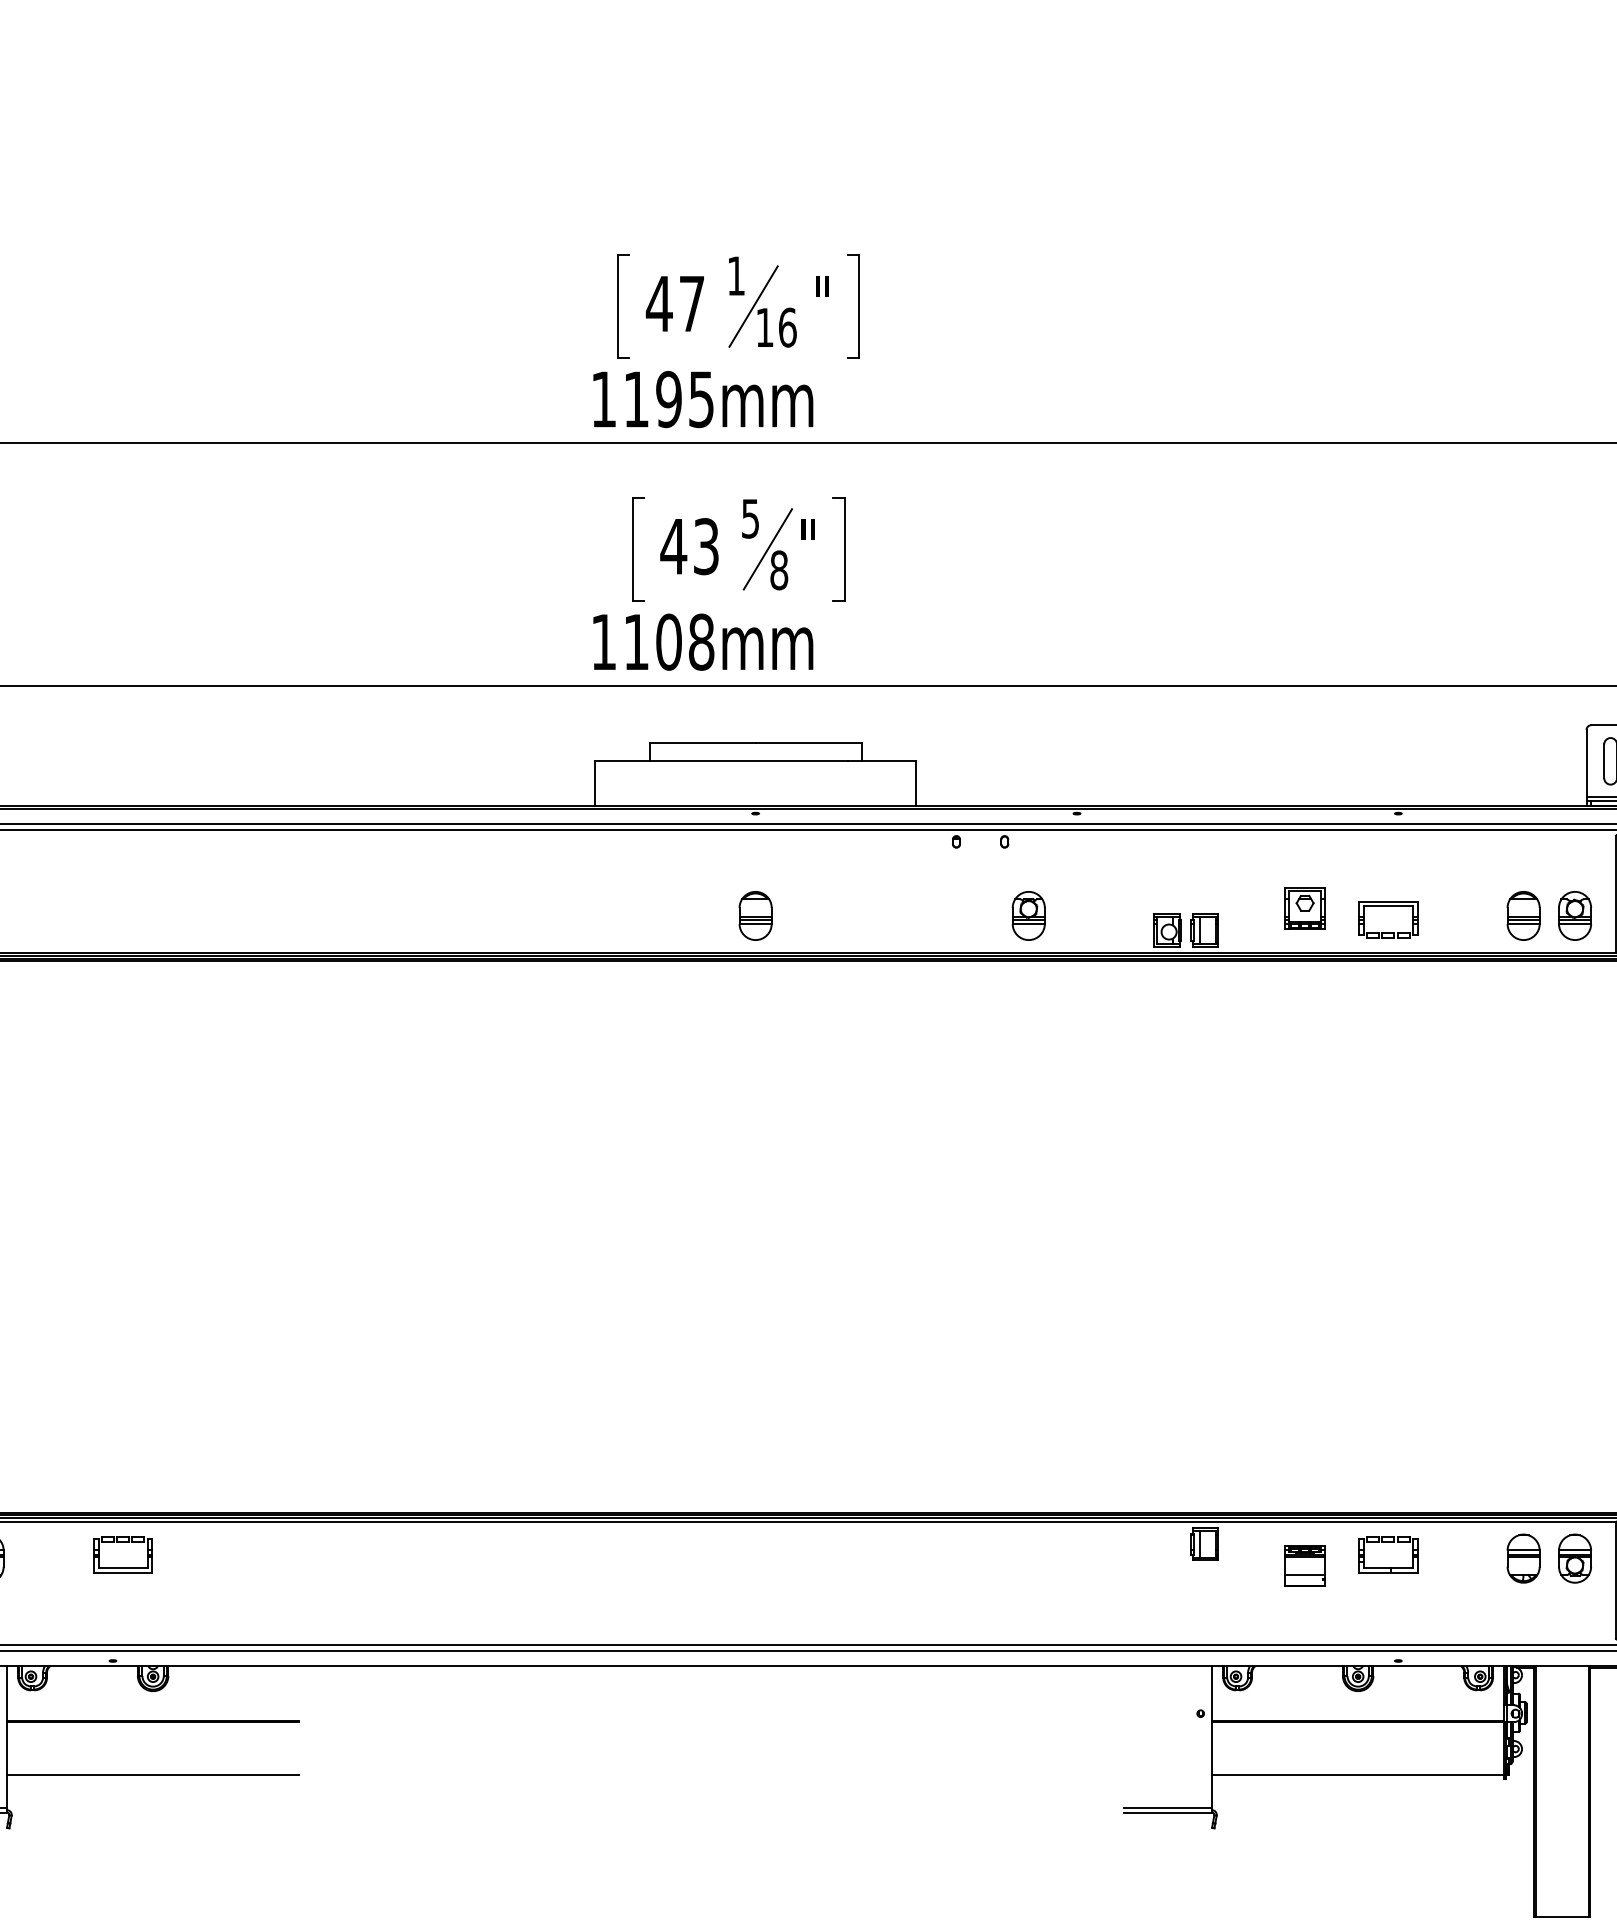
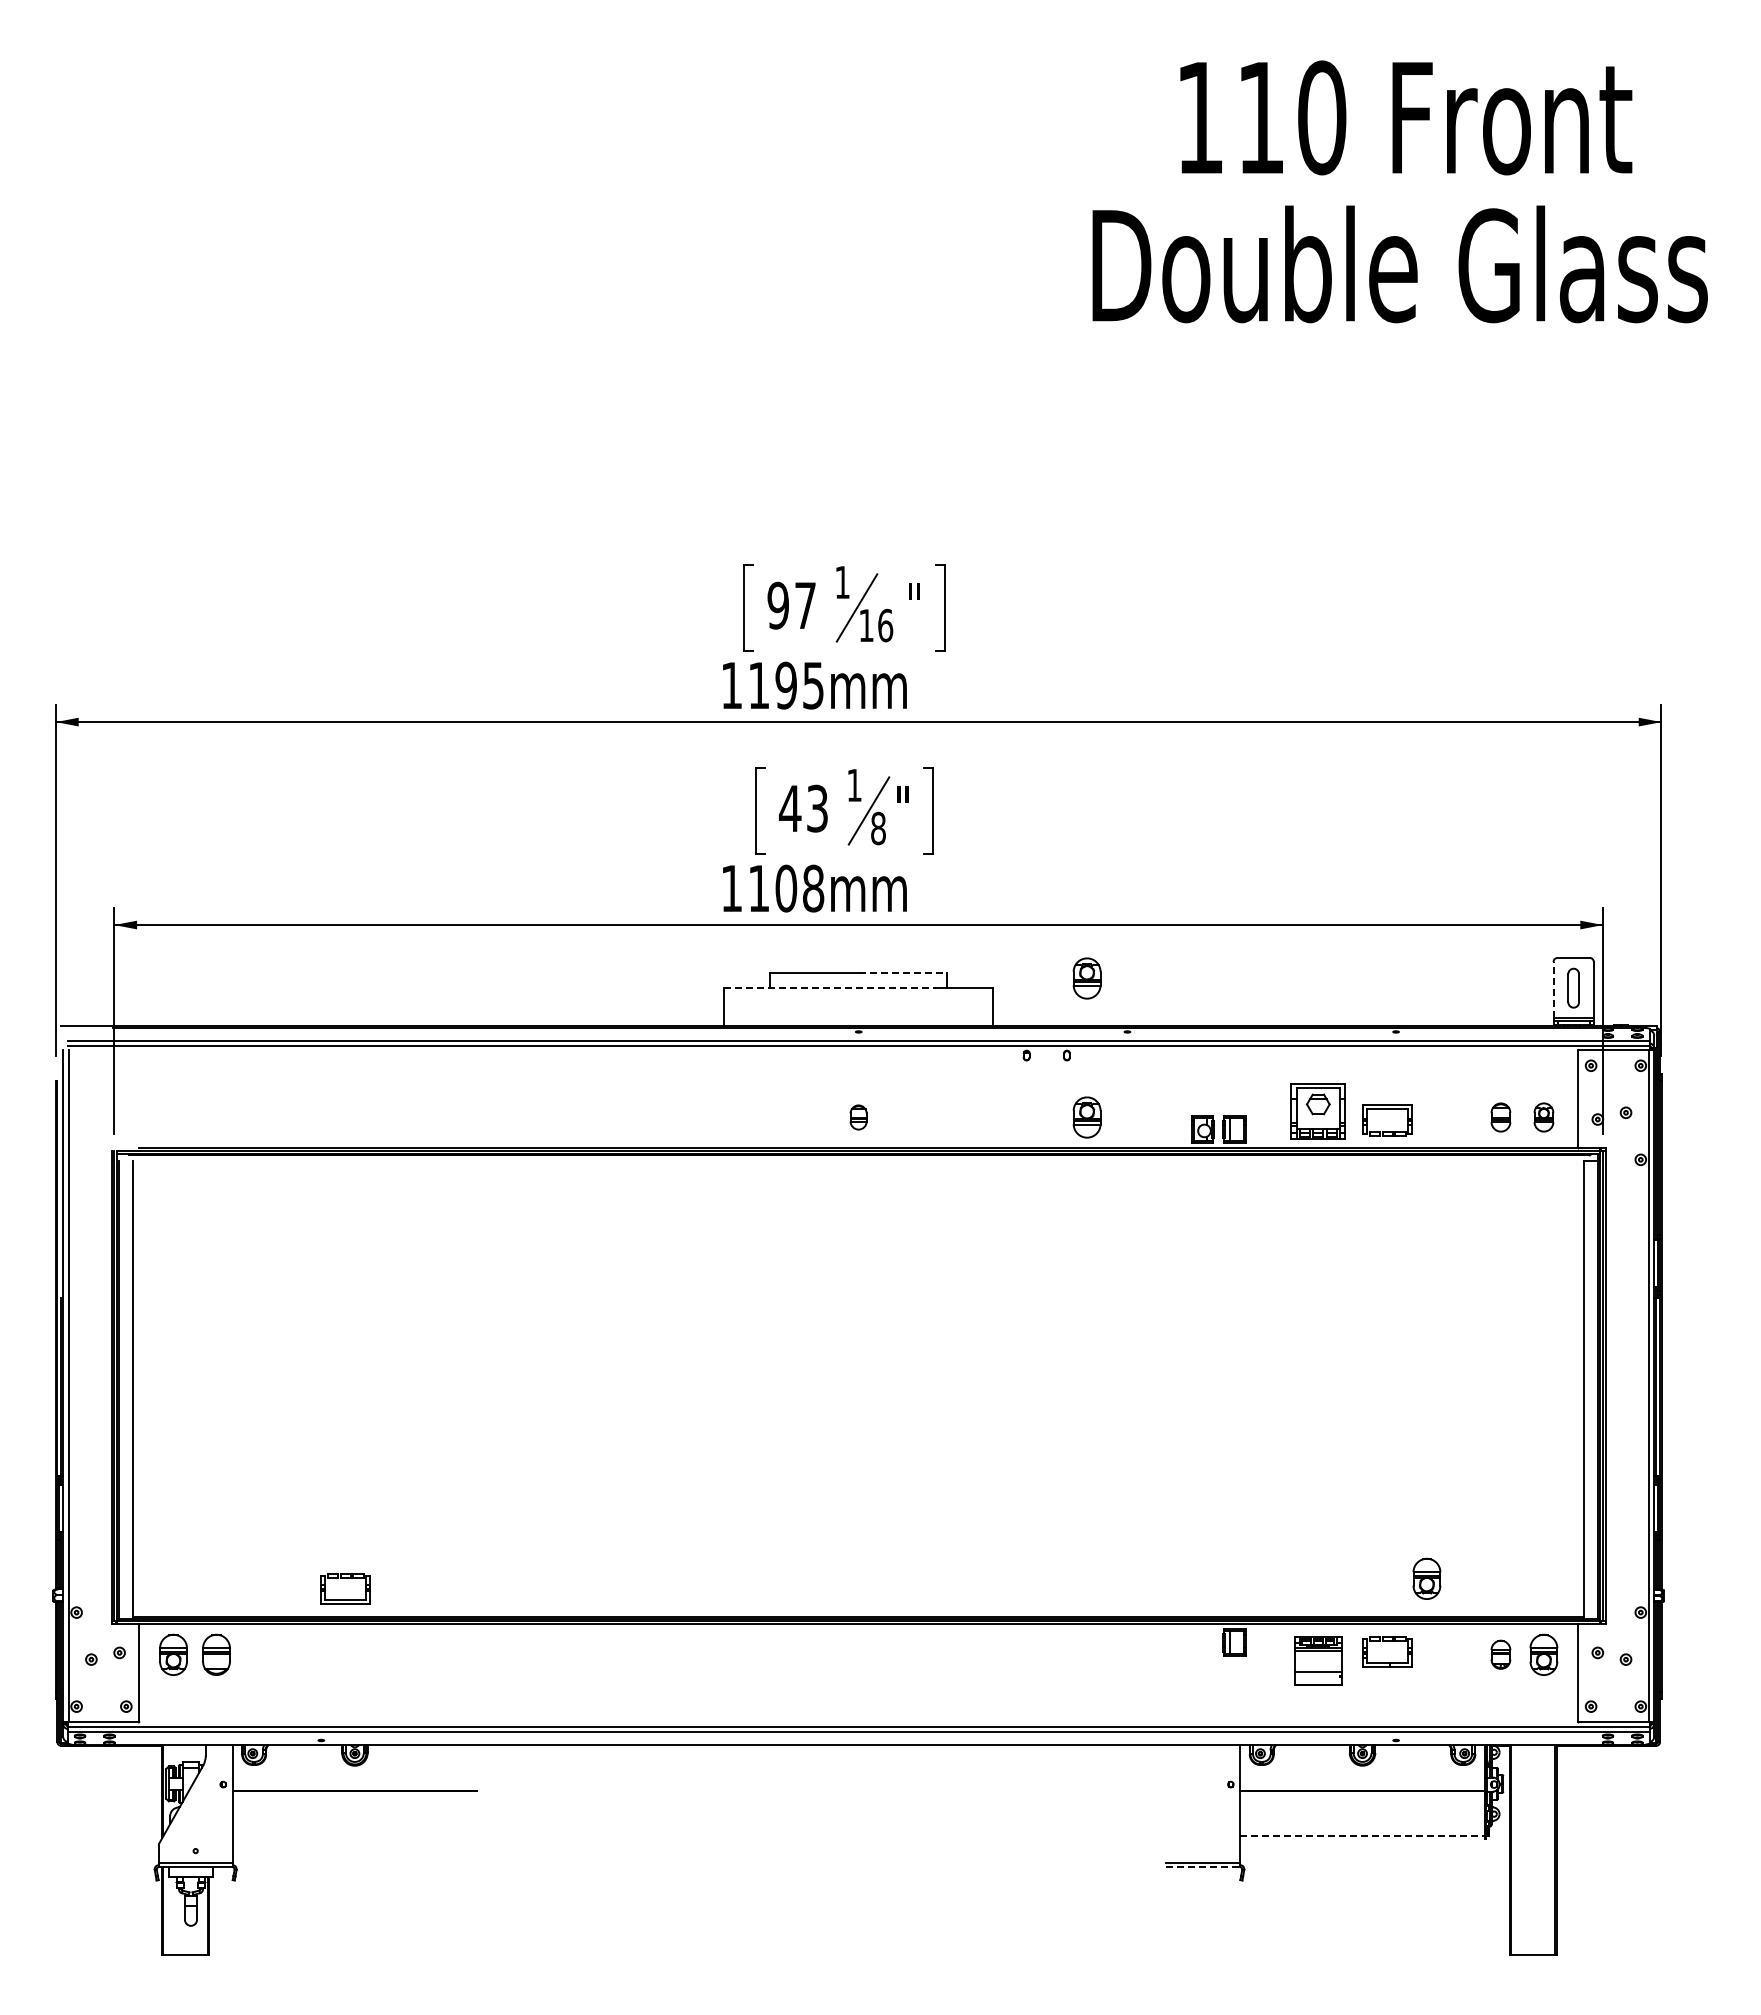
text: (659, 303) -> (778, 605), 47 -> 97
text: (750, 518) -> (854, 785), 5 -> 1
line: (809, 743) -> (903, 973), solid -> dashed
part: (1028, 749) -> (1086, 978), added
line: (721, 760) -> (830, 987), solid -> dashed
line: (1586, 762) -> (1553, 989), solid -> dashed
part: (1304, 907) -> (1317, 1110), size x1.6
part: (755, 915) -> (858, 1117), size x0.6
part: (1523, 915) -> (1500, 1117), size x0.7
part: (1574, 915) -> (1543, 1117), size x0.7
part: (1434, 1467) -> (1426, 1578), added
part: (122, 1542) -> (345, 1578), moved
part: (1523, 1558) -> (1500, 1654), size x0.7
part: (1304, 1565) -> (1317, 1660), size x1.4
line: (152, 1774) -> (354, 1835), removed
line: (1359, 1774) -> (1363, 1835), solid -> dashed
line: (1167, 1812) -> (1203, 1867), solid -> dashed

